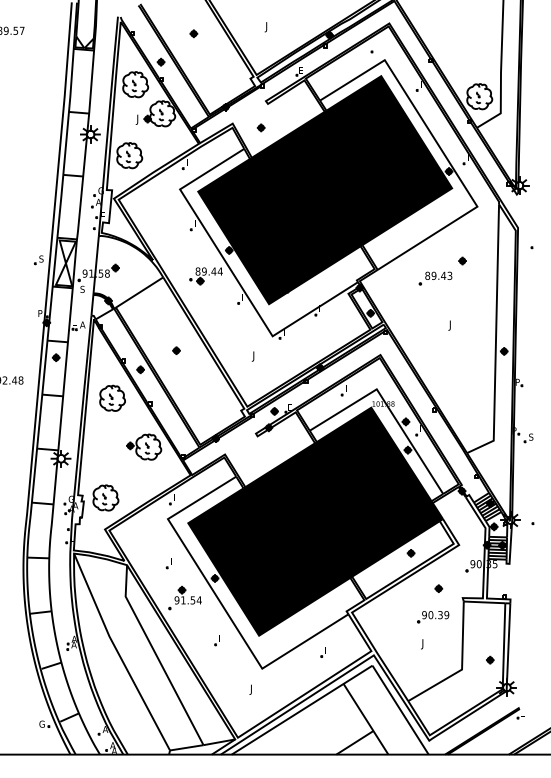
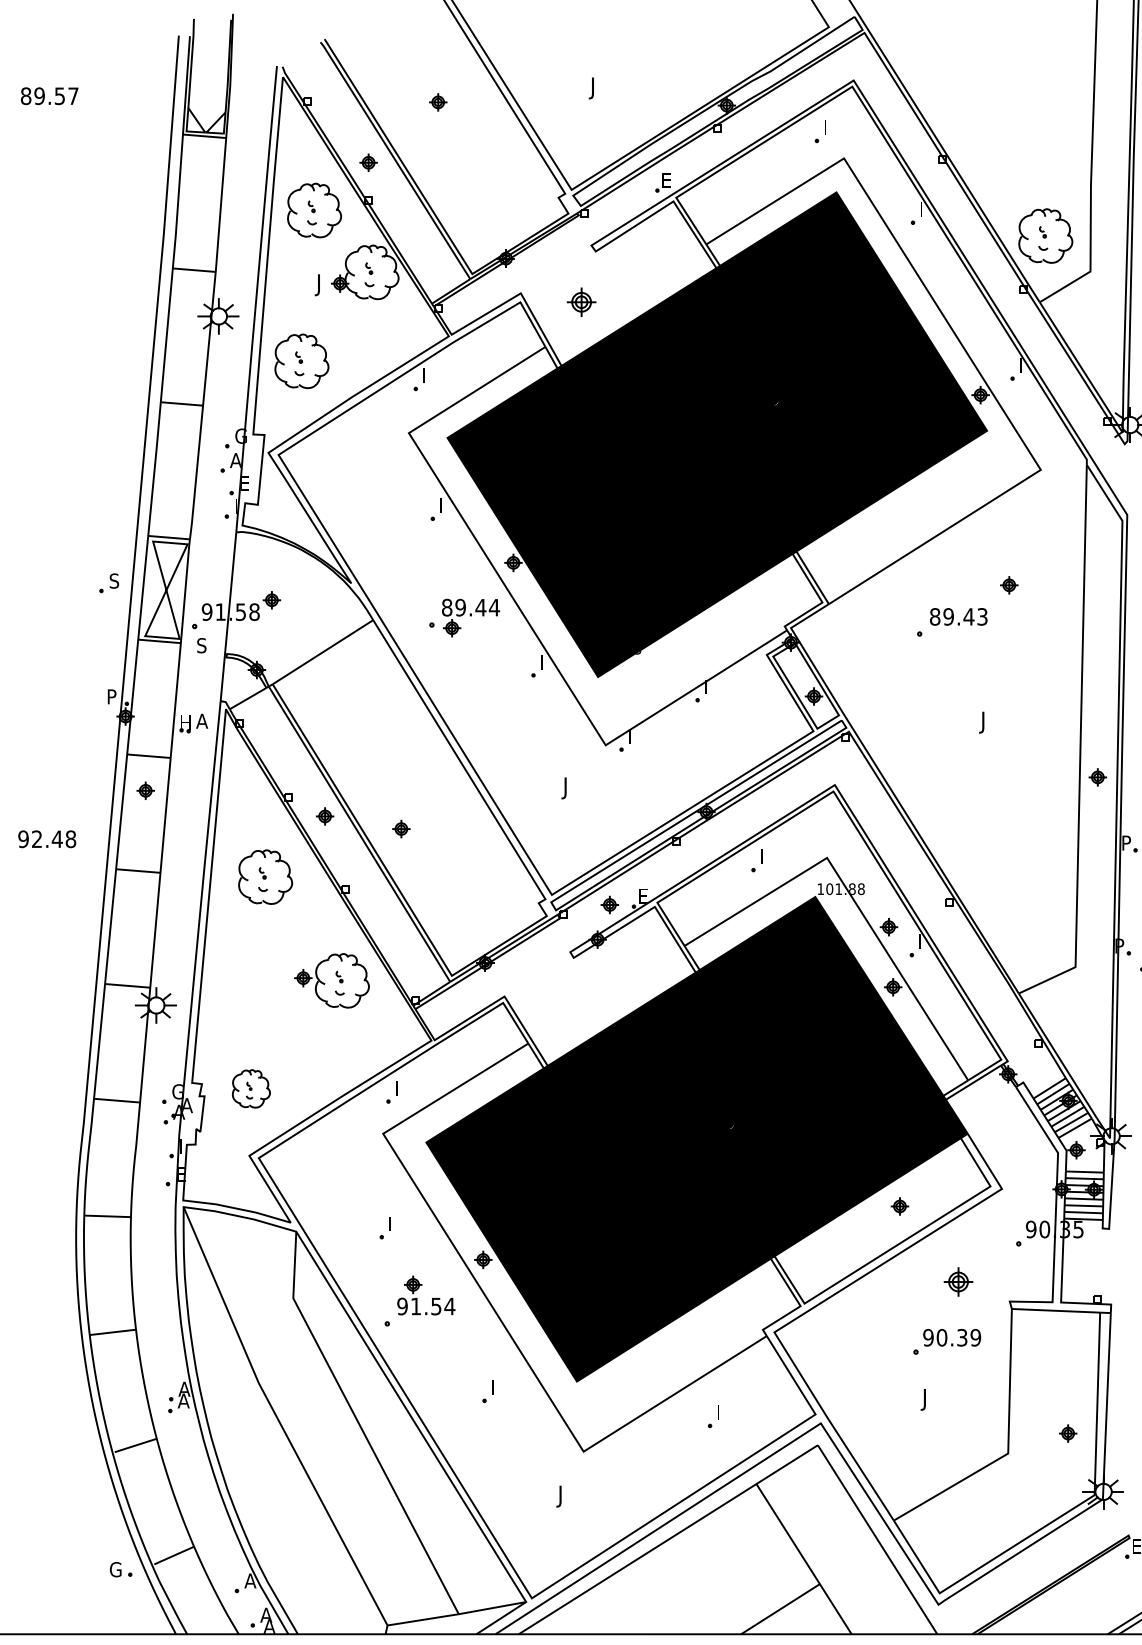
part: (260, 127) -> (579, 301), size x1.6
part: (176, 350) -> (401, 828), moved
part: (105, 497) -> (250, 1087), size x0.7
part: (438, 588) -> (958, 1281), size x1.6

